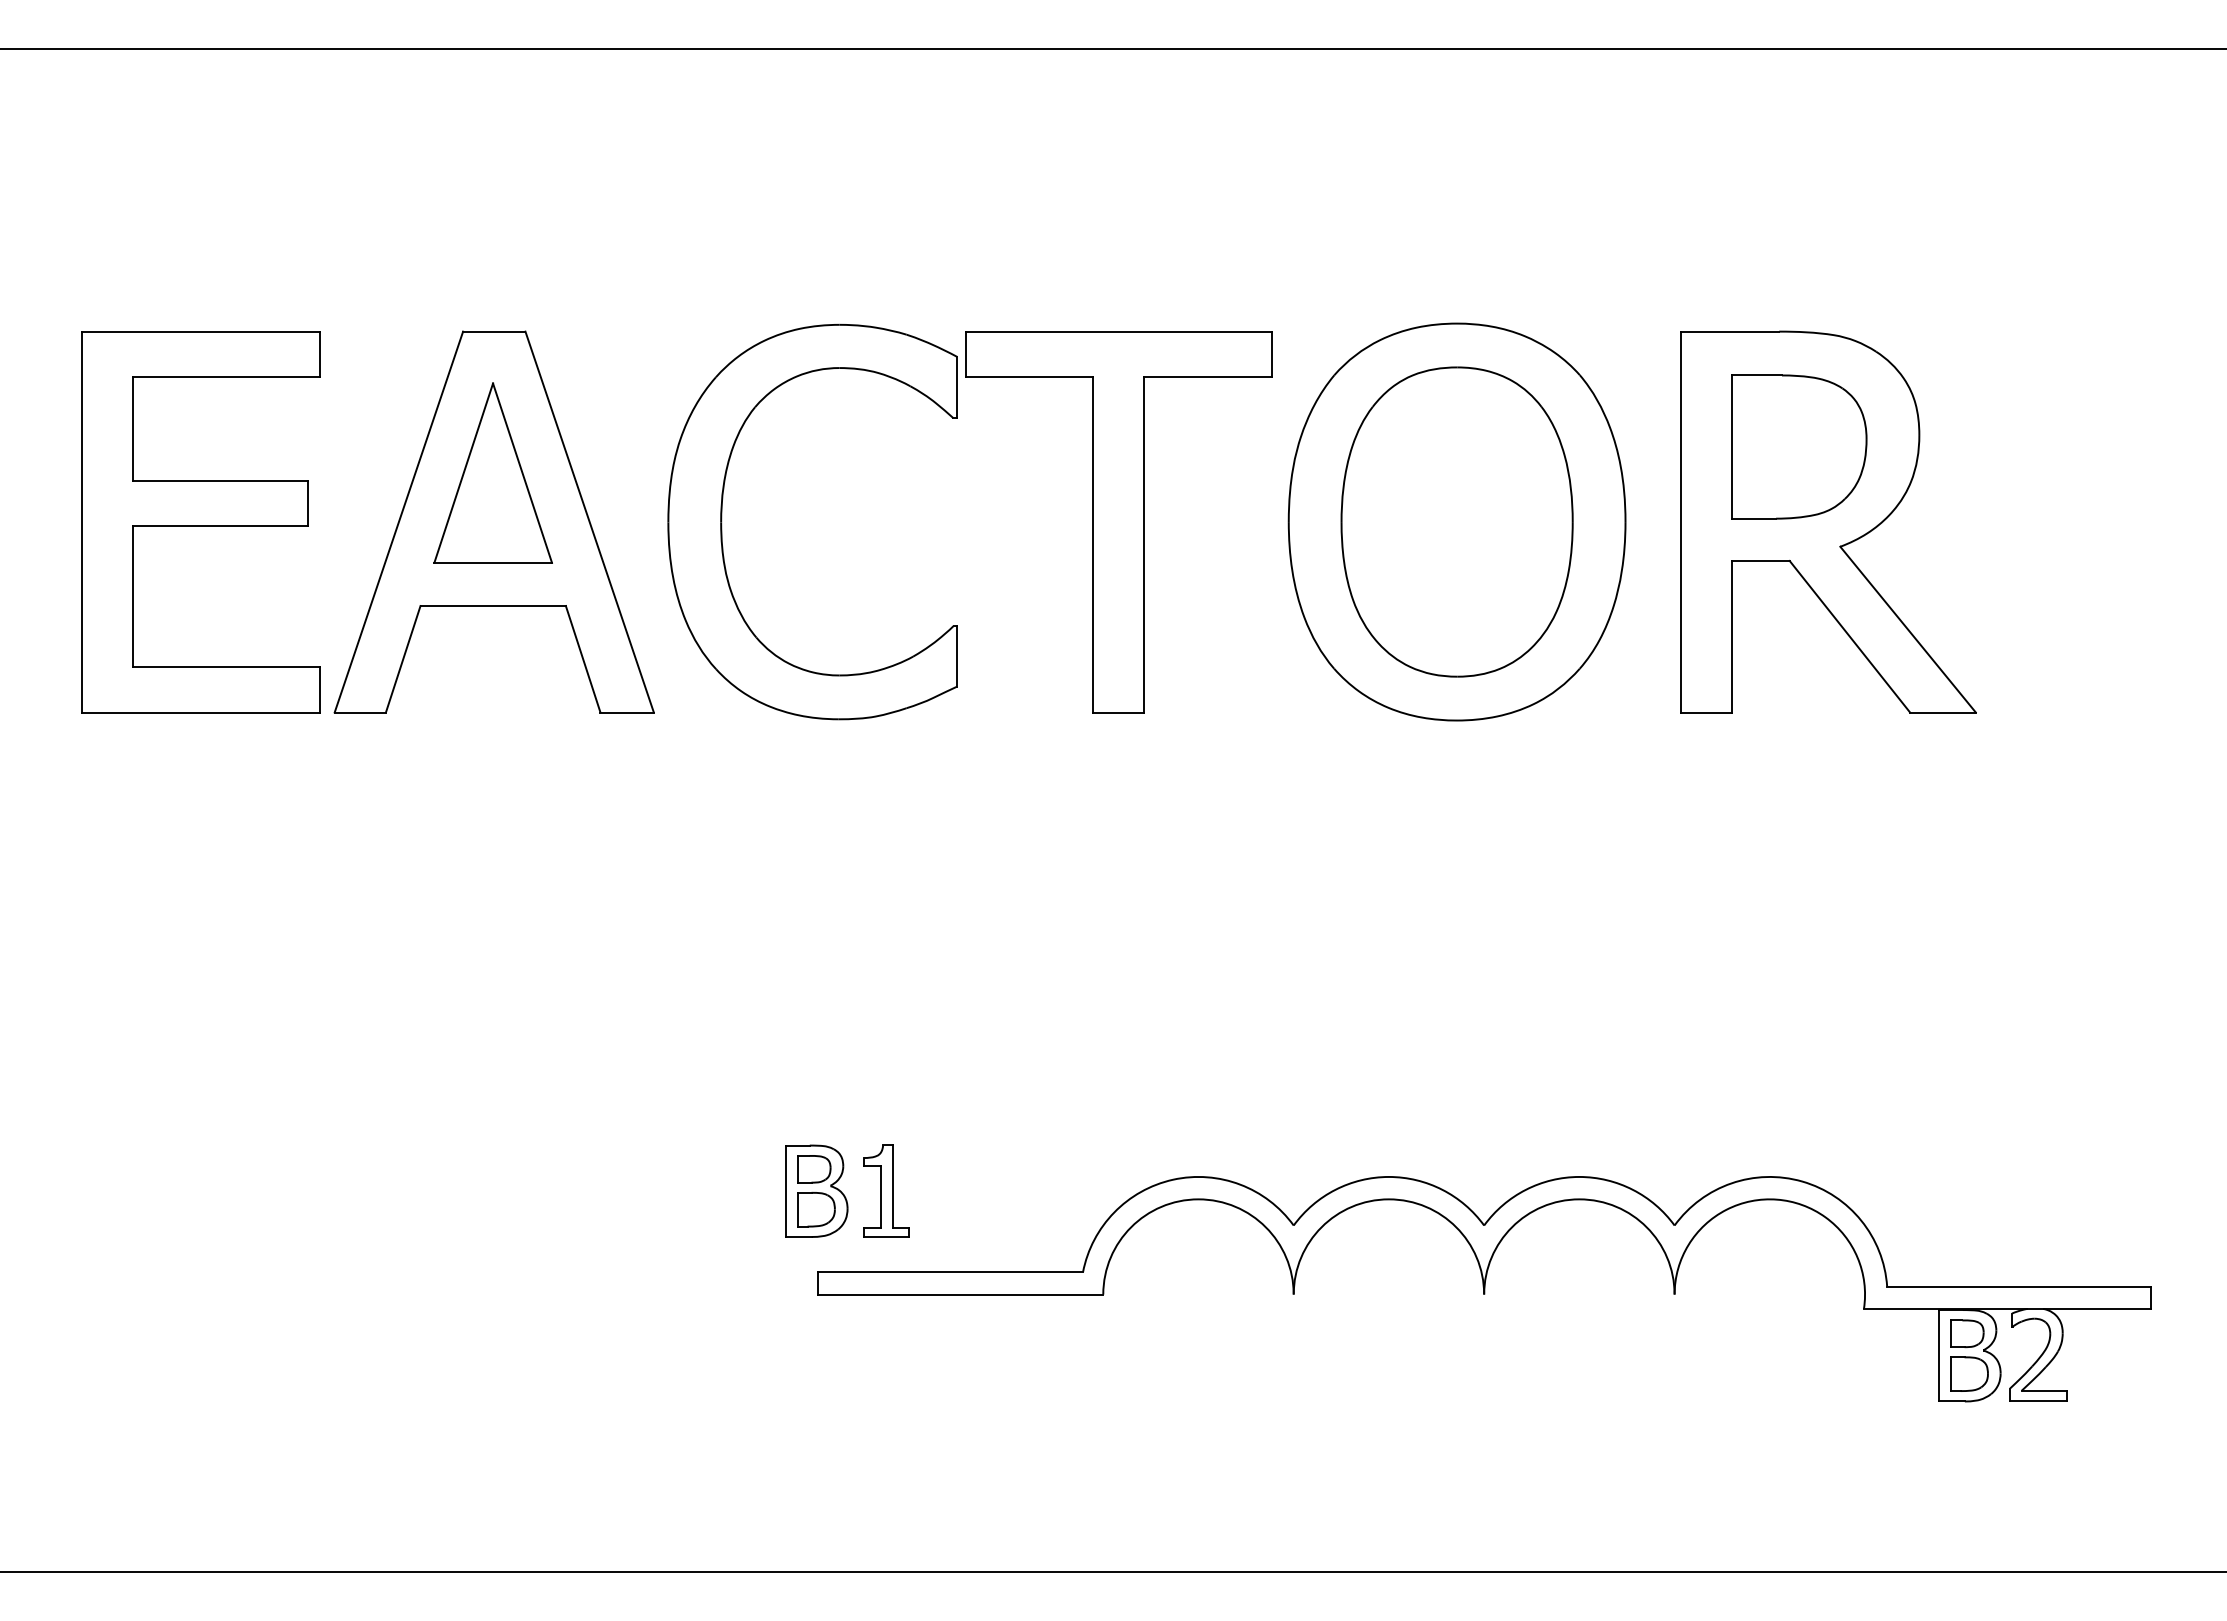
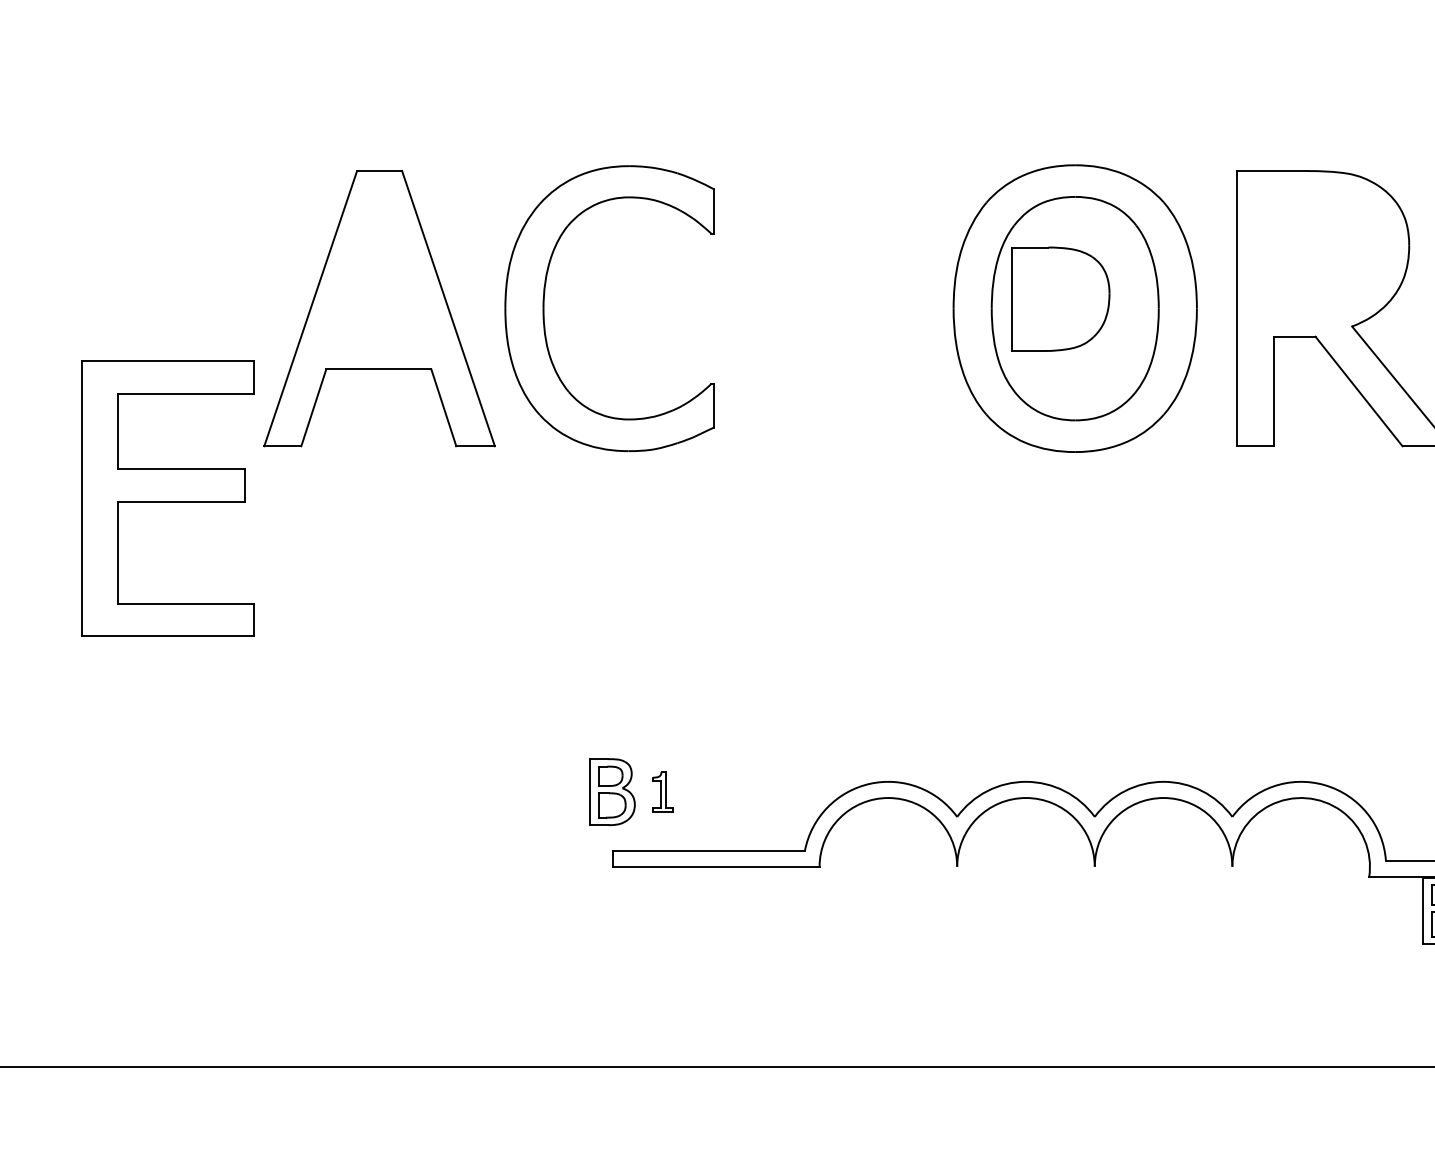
part: (1799, 446) -> (1061, 298), moved
part: (492, 472) -> (378, 272), removed
part: (200, 522) -> (167, 499), moved
part: (1118, 522) -> (830, 308), removed
part: (886, 1190) -> (662, 791), size x0.6

